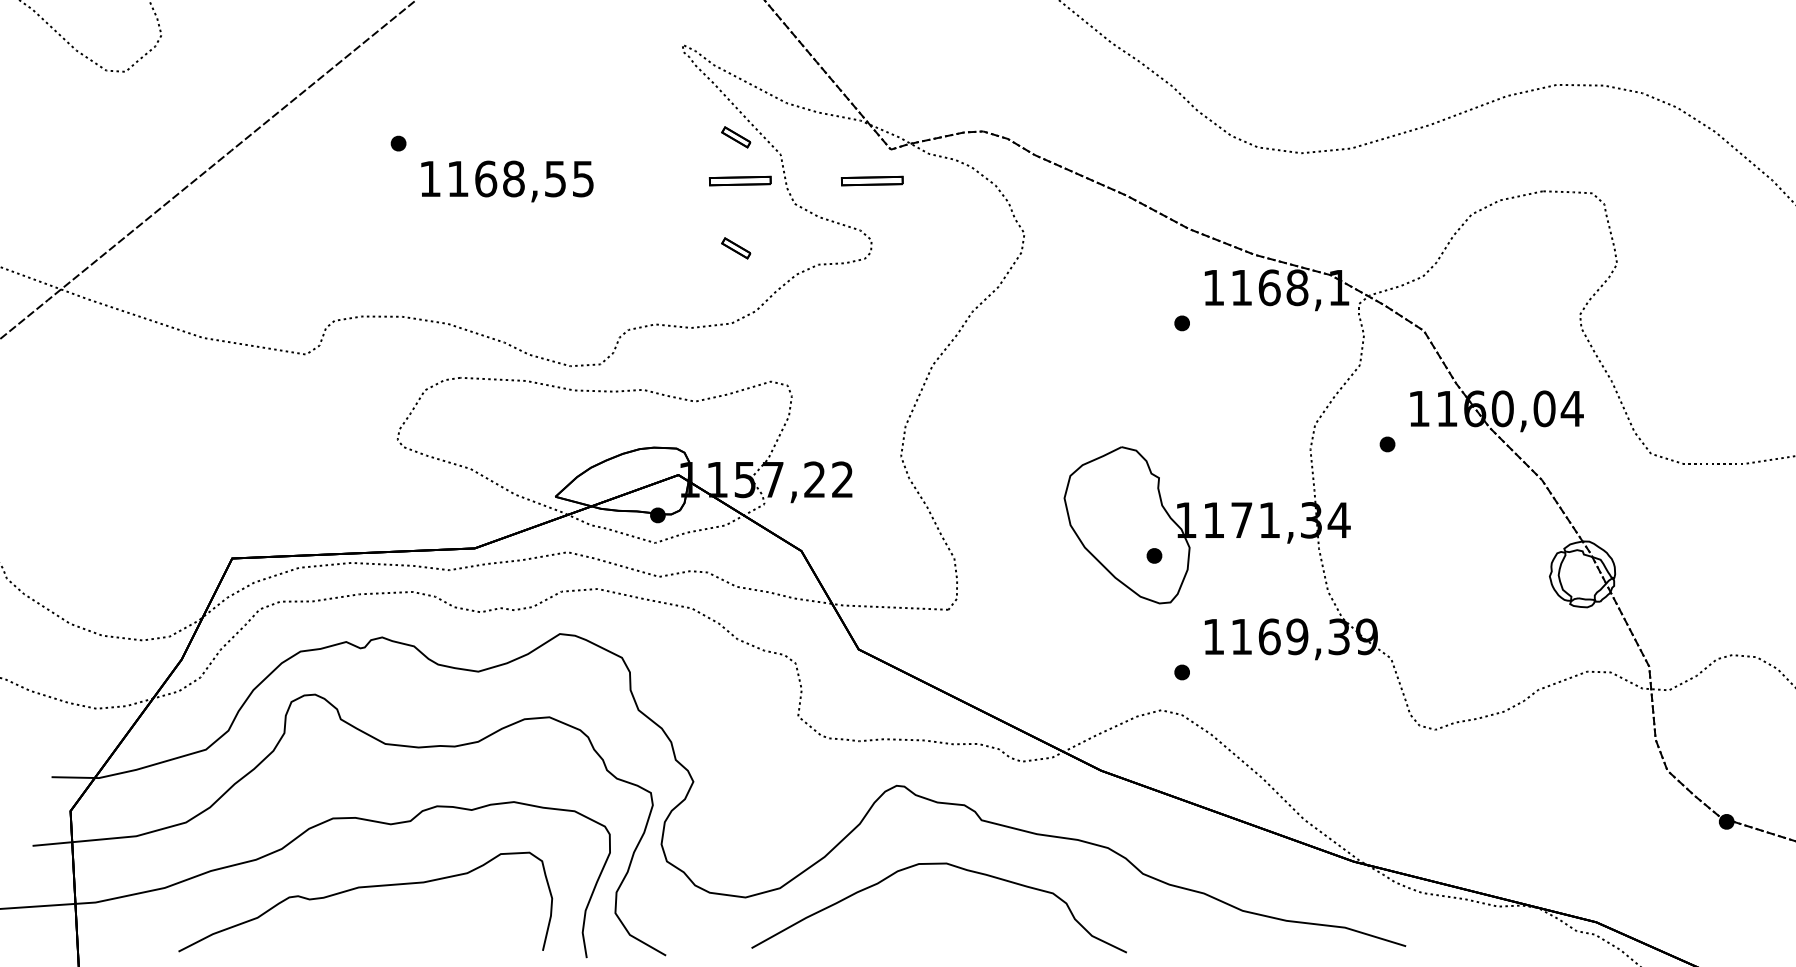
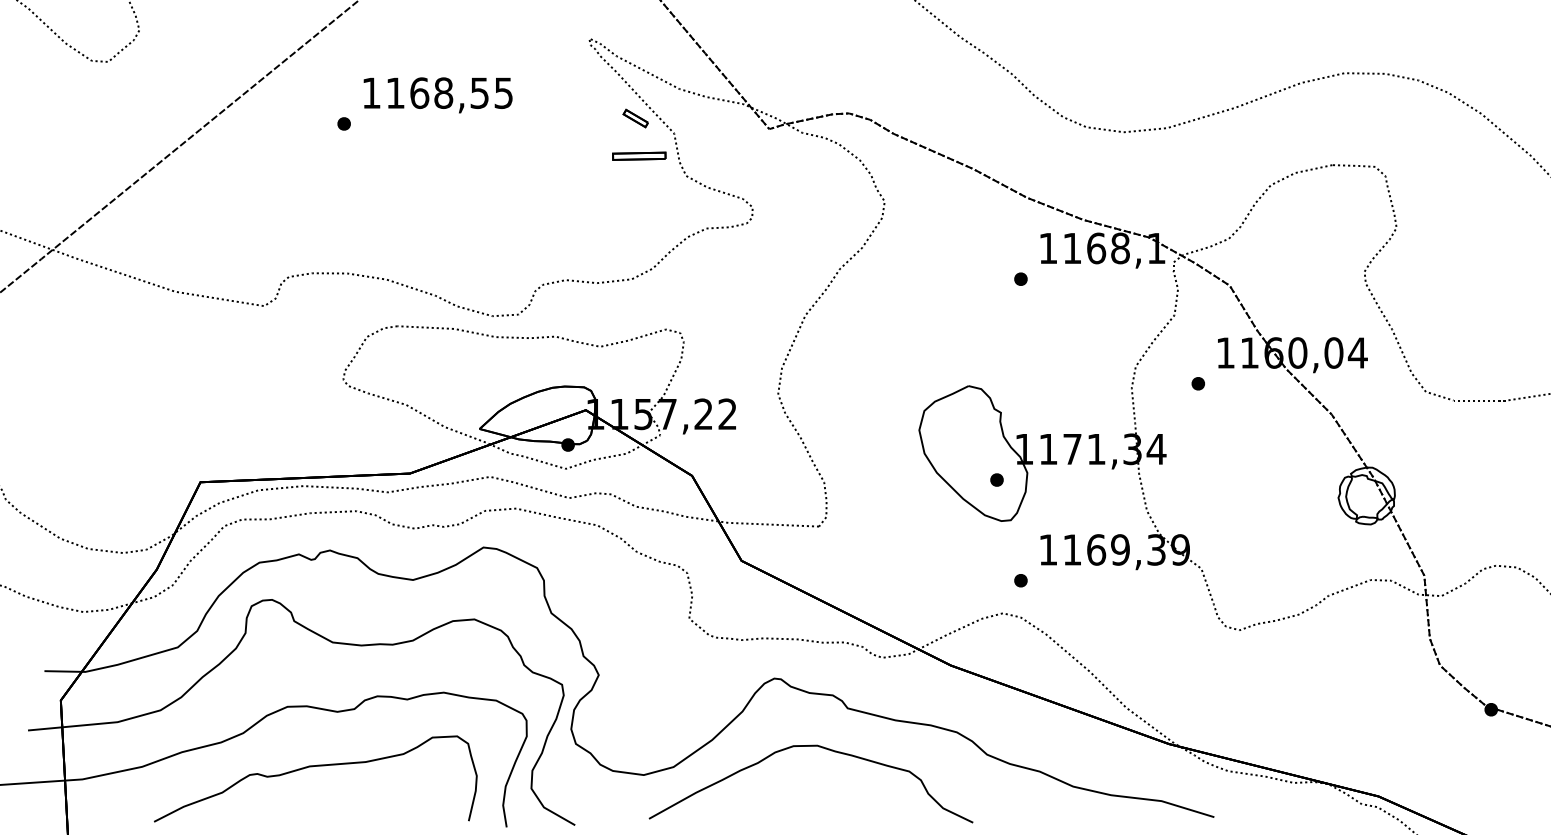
part: (872, 180) -> (753, 155), removed
text: (507, 181) -> (438, 95), moved
part: (736, 248) -> (636, 214), removed

